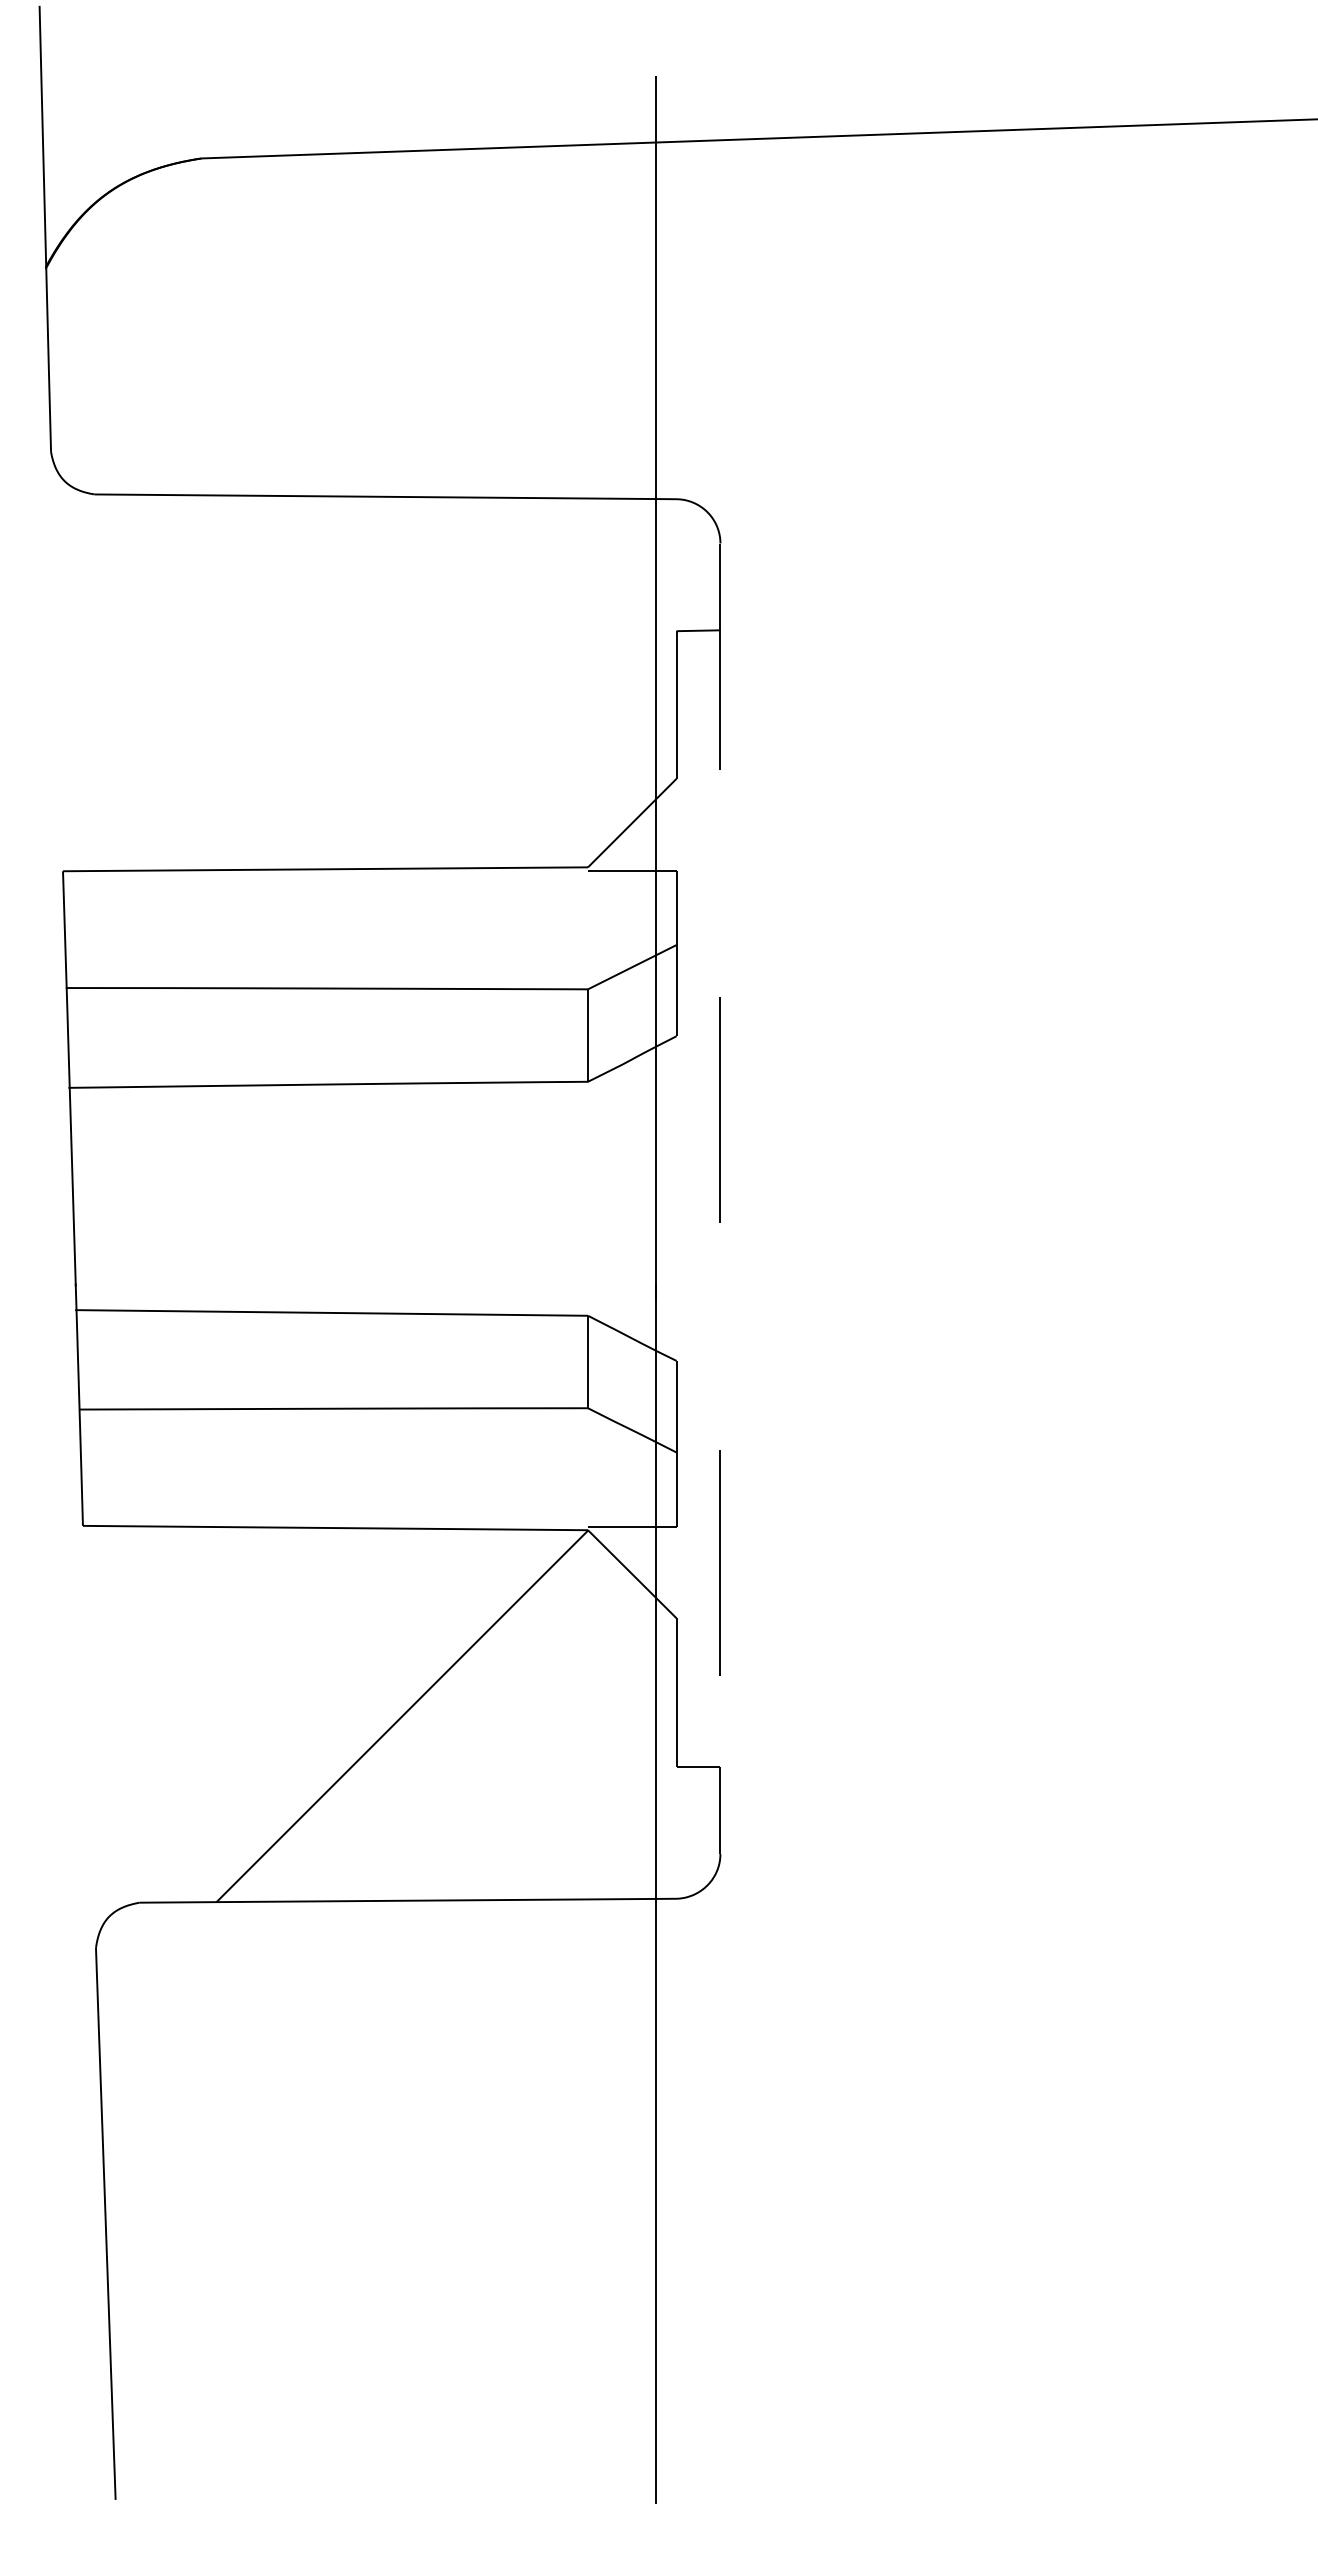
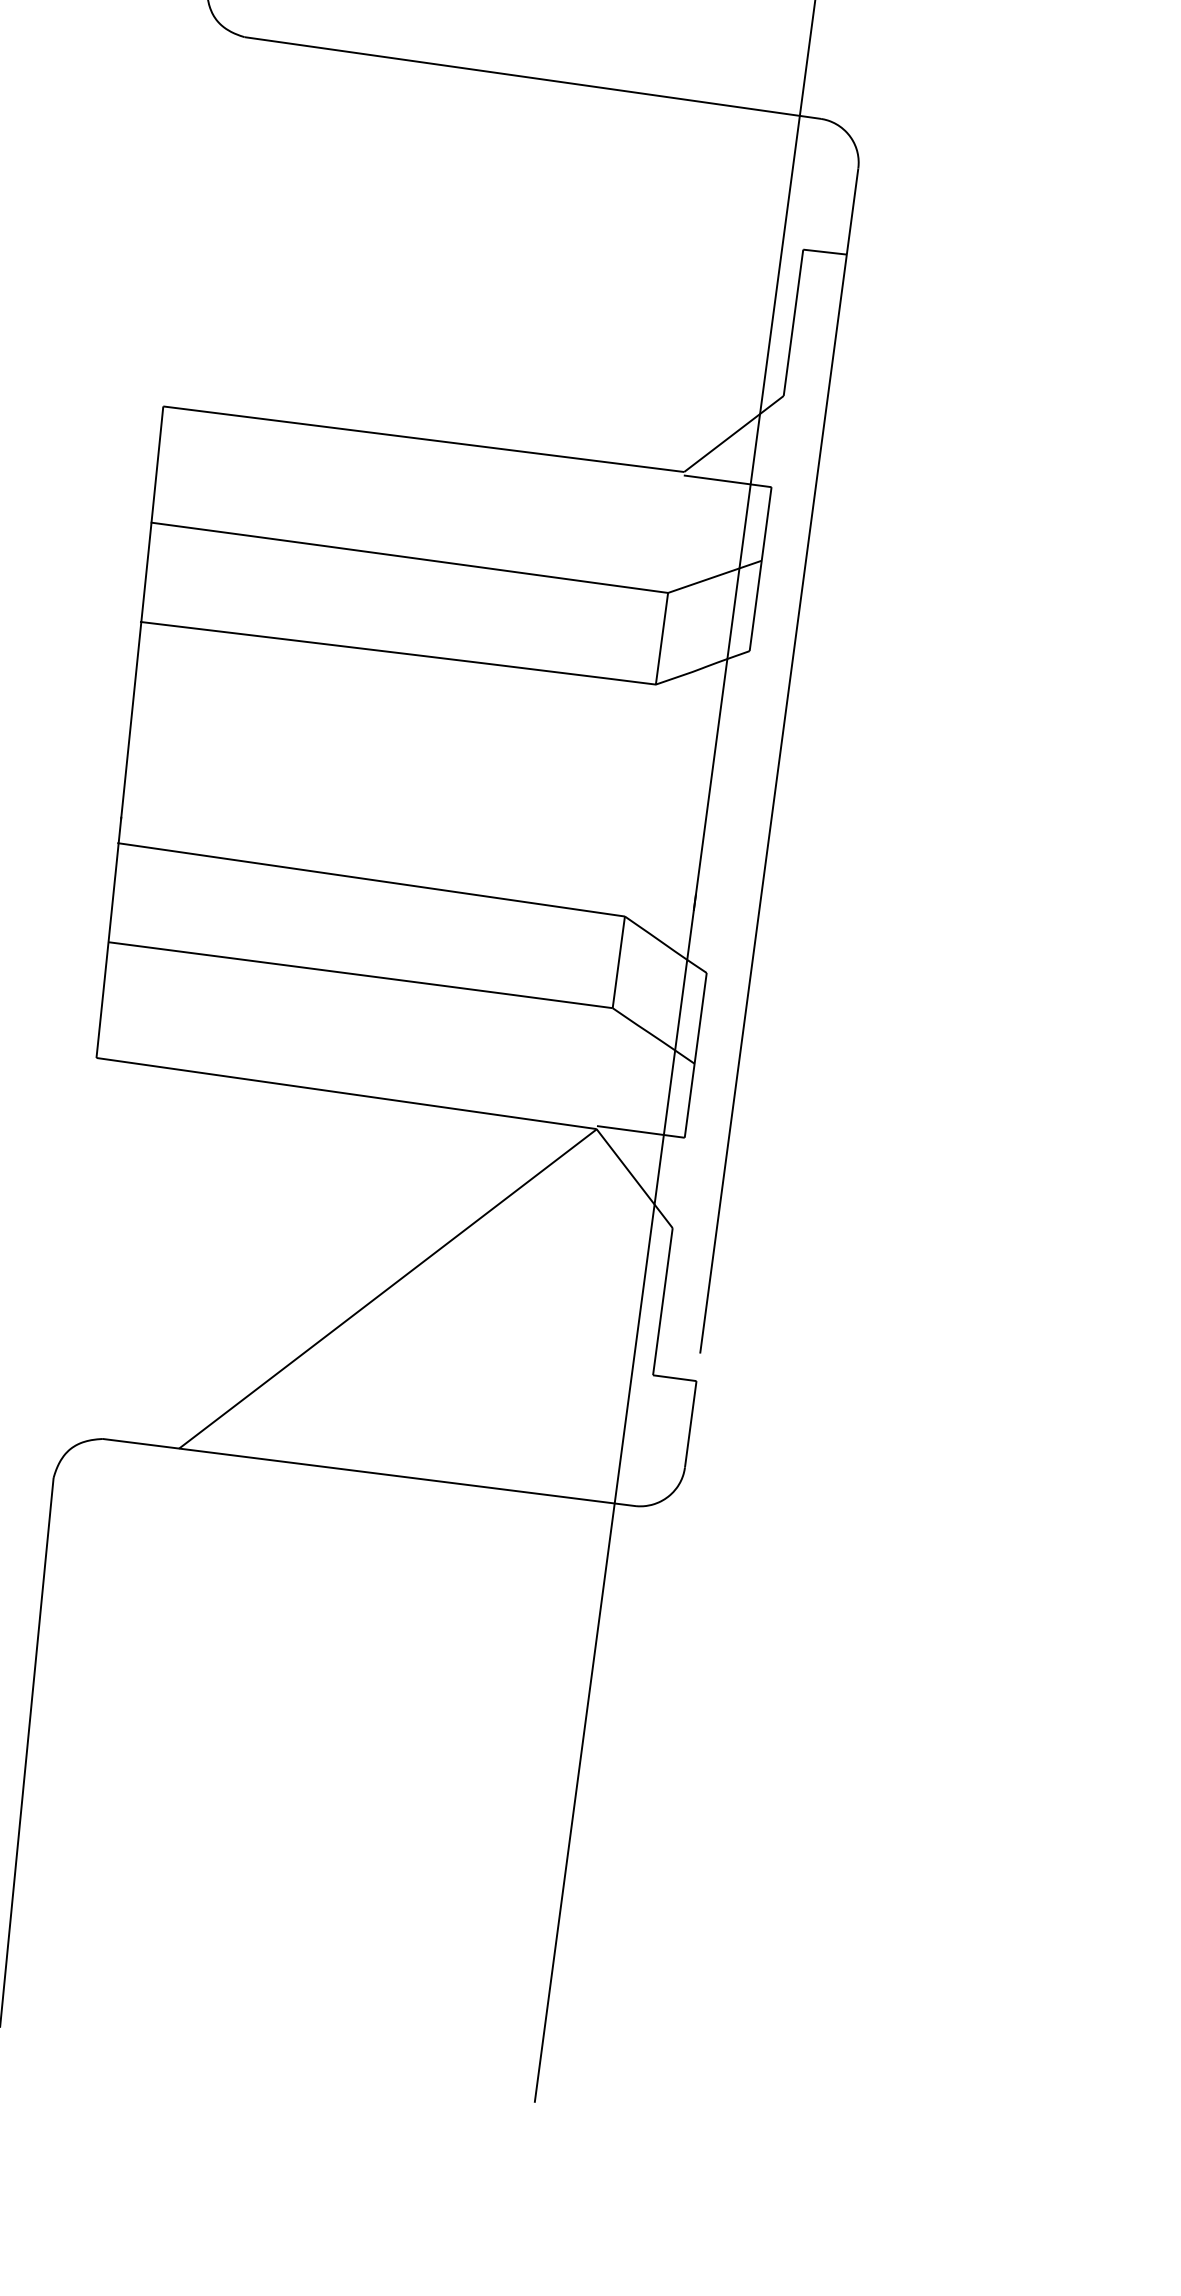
line: (720, 1141) -> (779, 761), dashed -> solid

